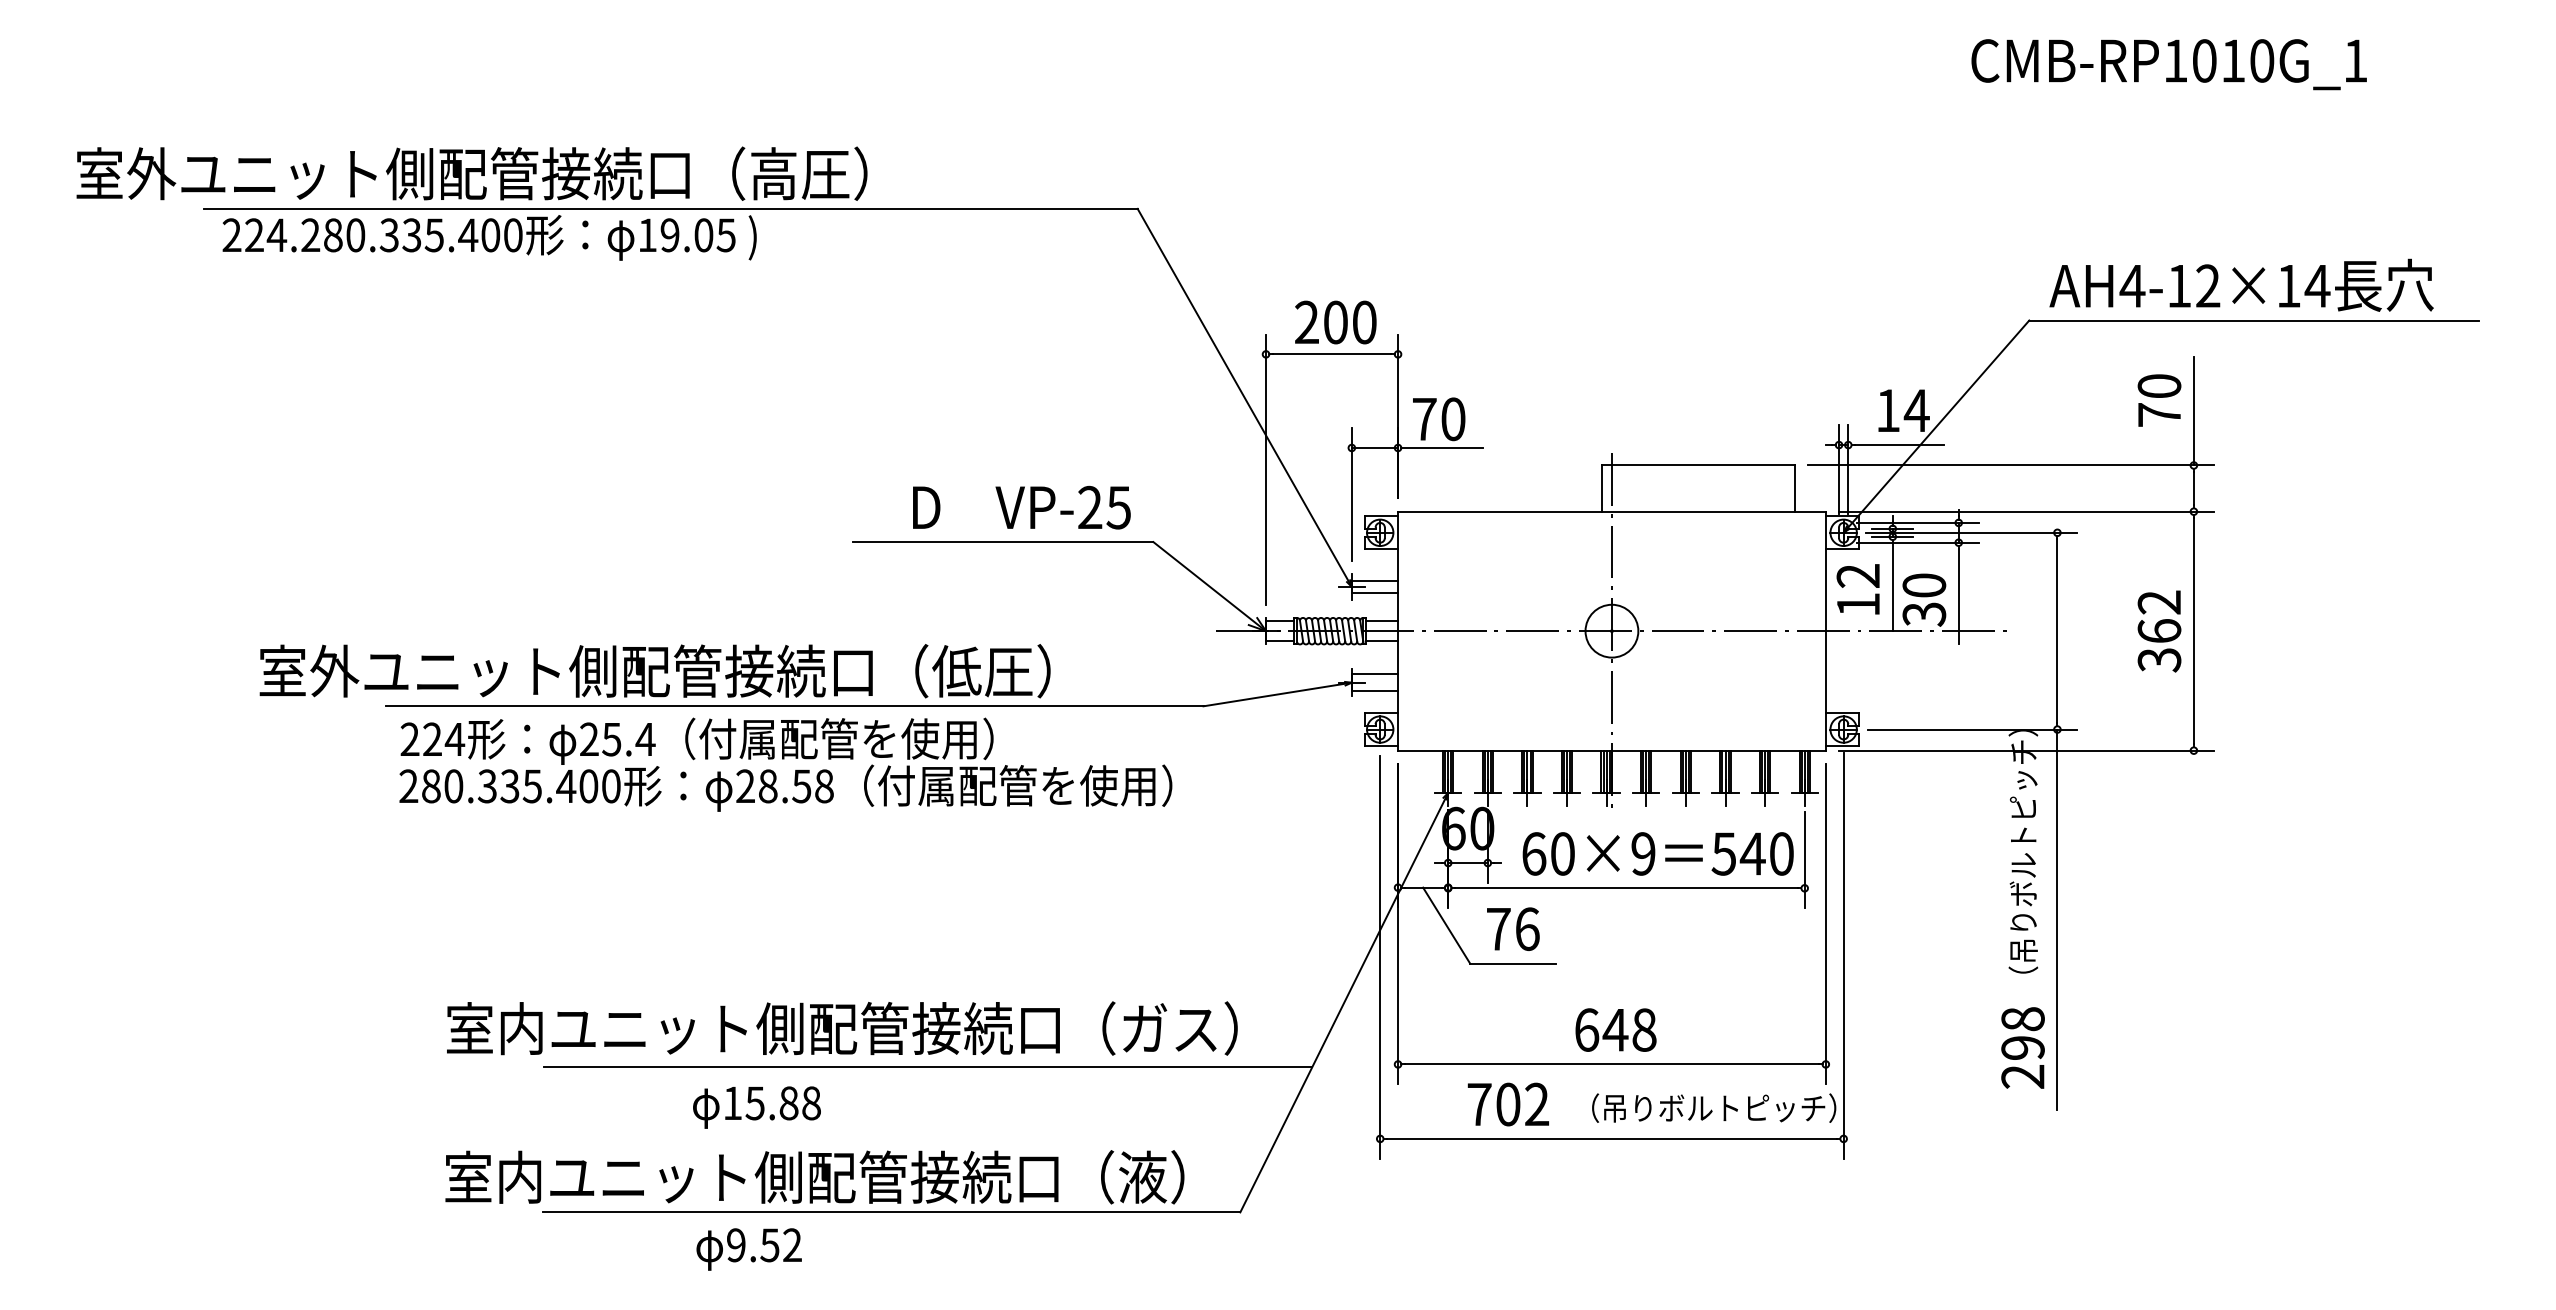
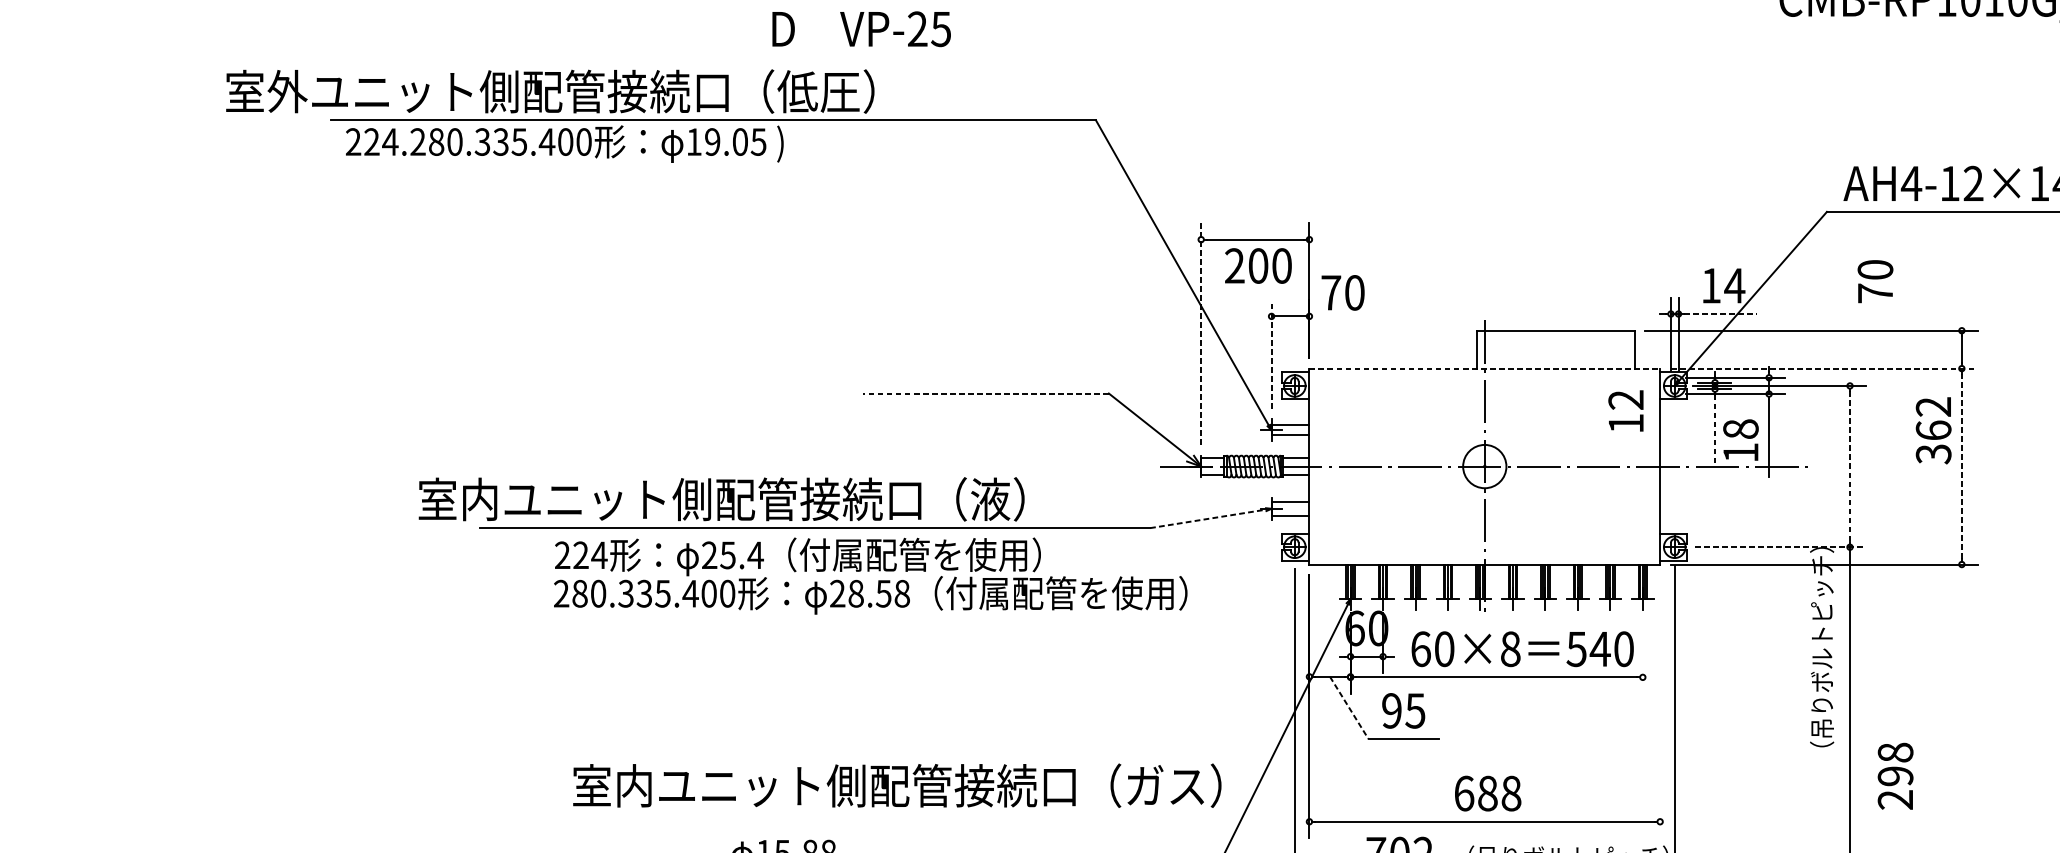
text: (773, 173) -> (797, 91), 室外ユニット側配管接続口（高圧） -> 室外ユニット側配管接続口（低圧）
text: (1335, 322) -> (1258, 265), moved
text: (2159, 400) -> (1875, 281), moved
line: (2193, 410) -> (1961, 285), removed
line: (1899, 445) -> (1720, 314), solid -> dashed
line: (1442, 447) -> (1345, 315), removed
line: (1266, 469) -> (1201, 334), solid -> dashed
line: (1351, 493) -> (1271, 353), solid -> dashed
text: (1021, 507) -> (861, 29), moved
line: (1611, 511) -> (1484, 368), solid -> dashed
line: (2026, 511) -> (1824, 368), solid -> dashed
line: (1003, 542) -> (985, 393), solid -> dashed
line: (1892, 587) -> (1714, 430), solid -> dashed
text: (1857, 589) -> (1625, 411), moved
text: (1924, 599) -> (1741, 440), 30 -> 18
line: (2057, 631) -> (1850, 466), solid -> dashed
text: (2159, 631) -> (1933, 430), moved
line: (2193, 631) -> (1961, 466), solid -> dashed
text: (646, 671) -> (693, 499), 室外ユニット側配管接続口（低圧） -> 室内ユニット側配管接続口（液）
line: (1277, 694) -> (1210, 518), solid -> dashed
line: (1973, 729) -> (1781, 547), solid -> dashed
text: (785, 764) -> (870, 575), moved
text: (1643, 853) -> (1510, 648), 60×9 -> 60×8
line: (1804, 860) -> (1642, 654), removed
line: (1825, 923) -> (1659, 706), removed
line: (1446, 925) -> (1349, 707), solid -> dashed
text: (1512, 929) -> (1403, 711), 76 -> 95
text: (842, 1028) -> (897, 785), moved
text: (1615, 1029) -> (1487, 793), 648 -> 688
text: (2022, 1047) -> (1895, 775), moved
line: (927, 1067) -> (923, 824), removed

